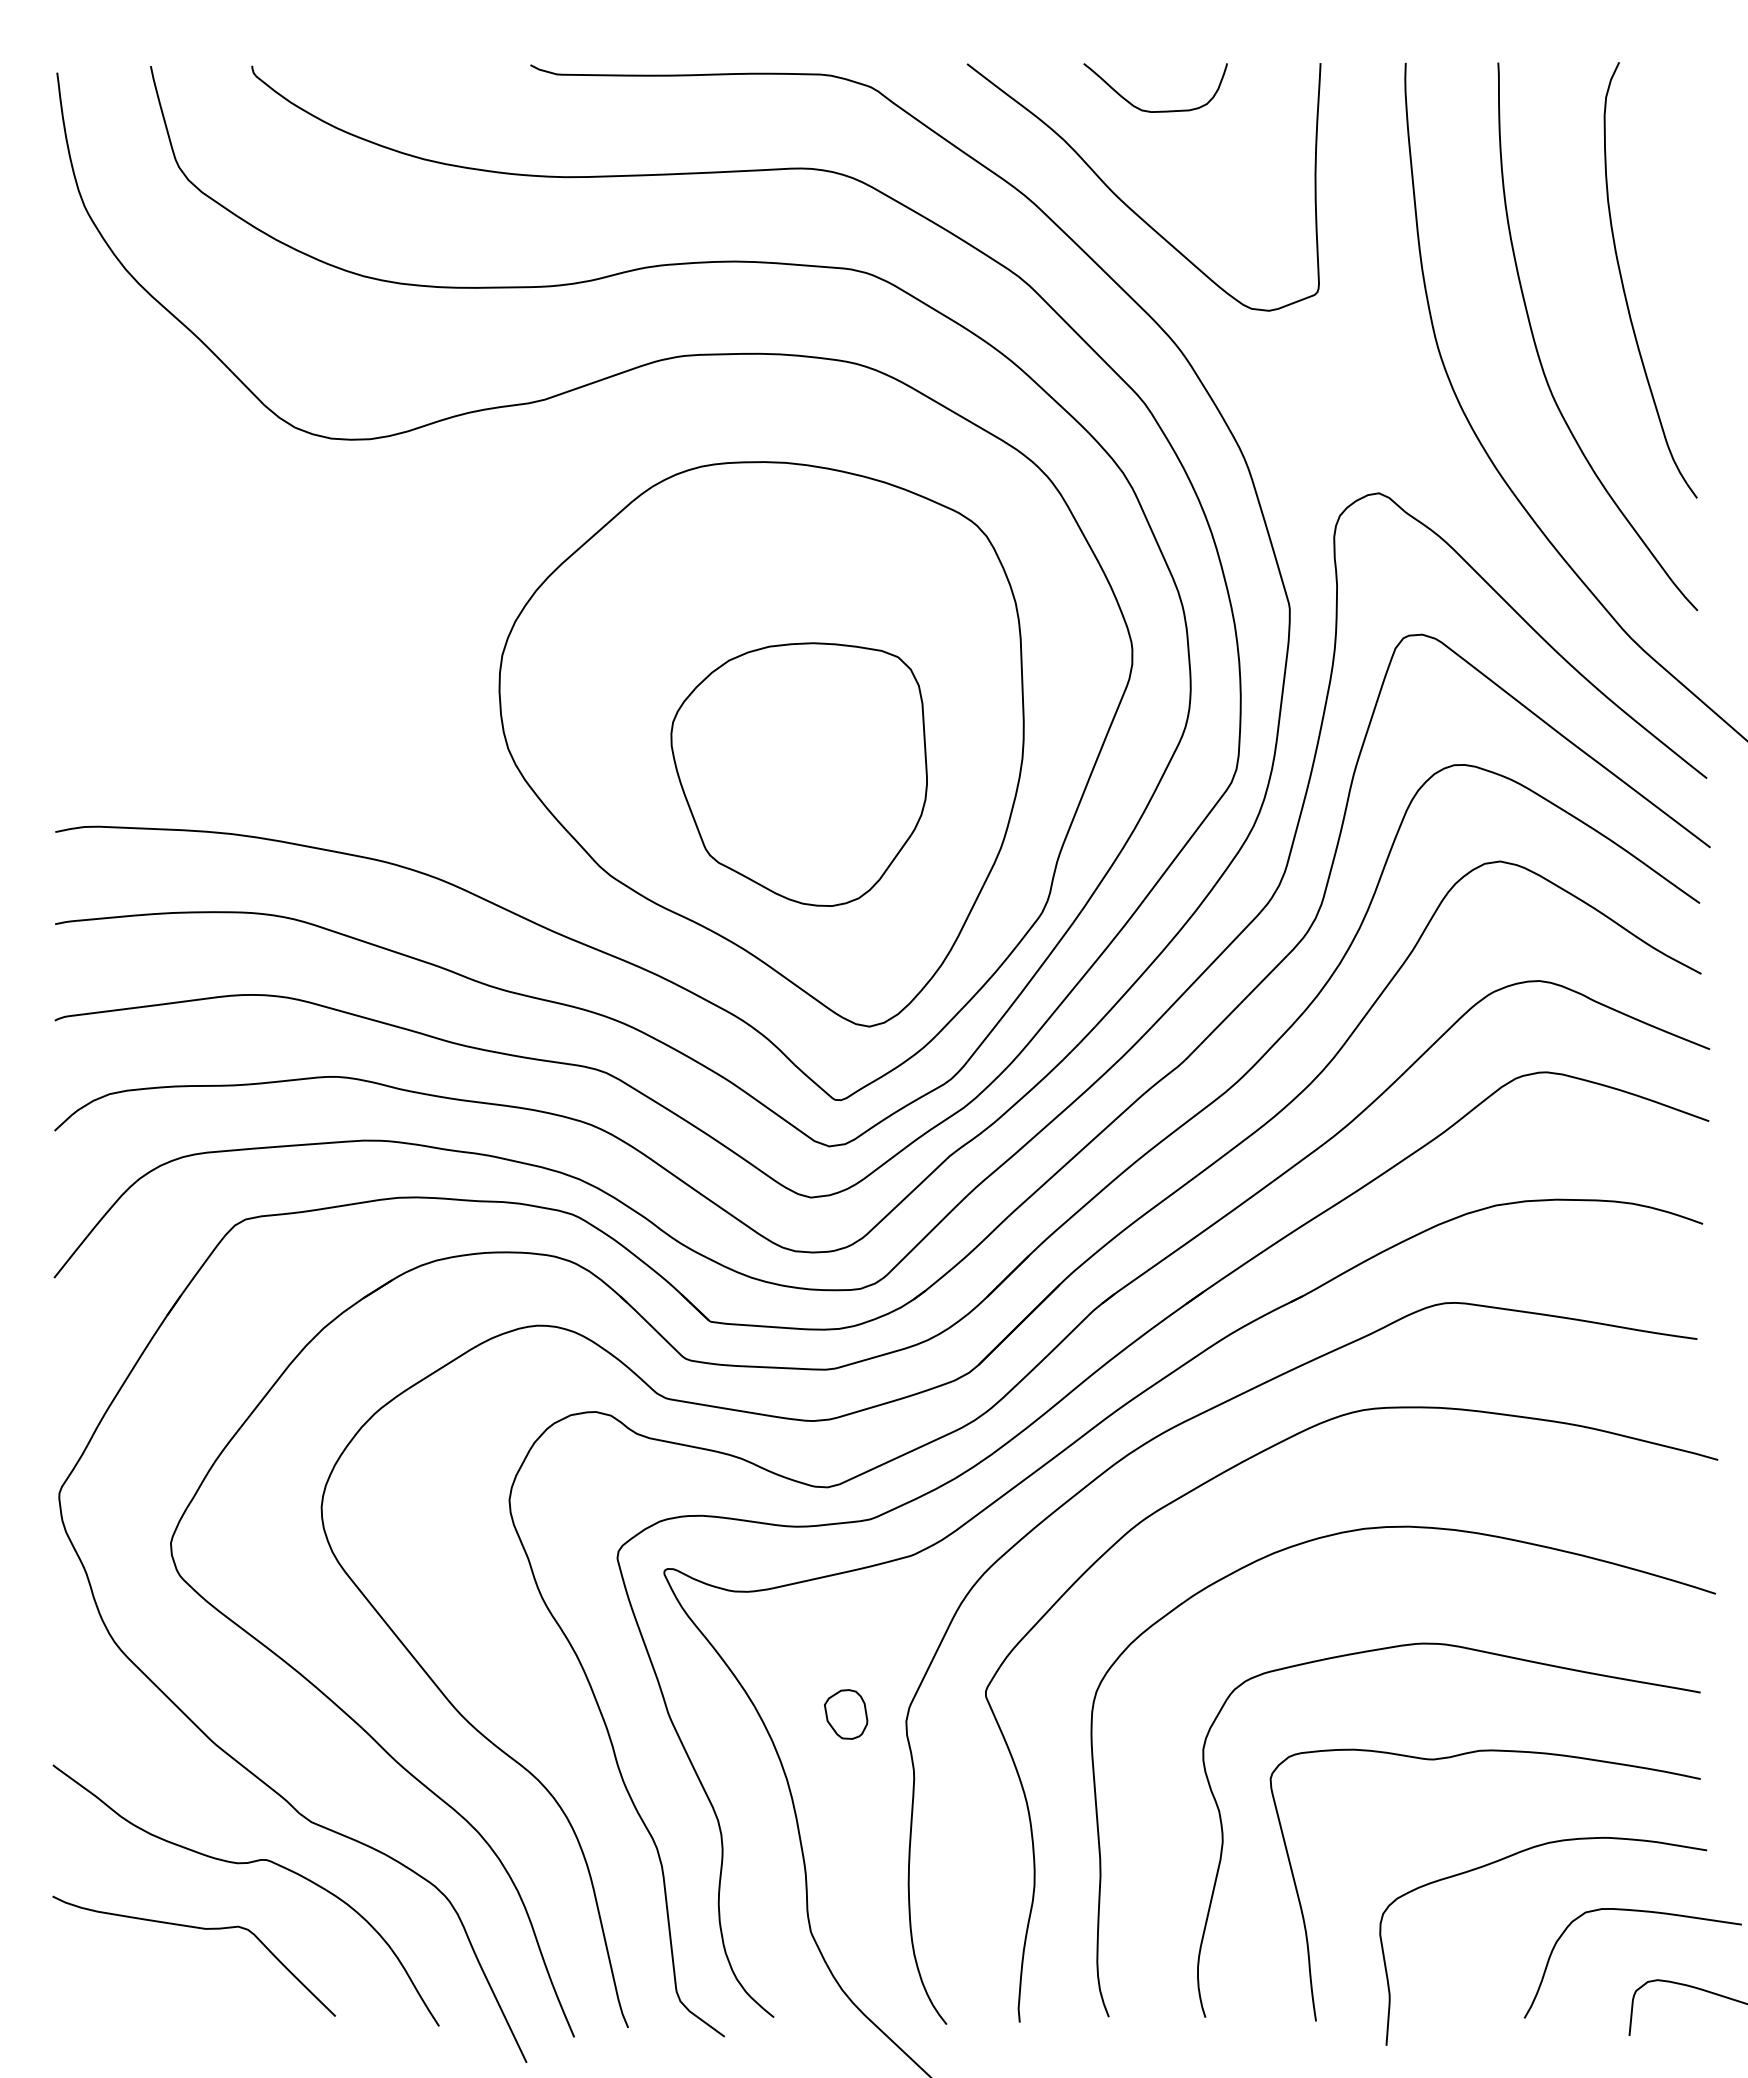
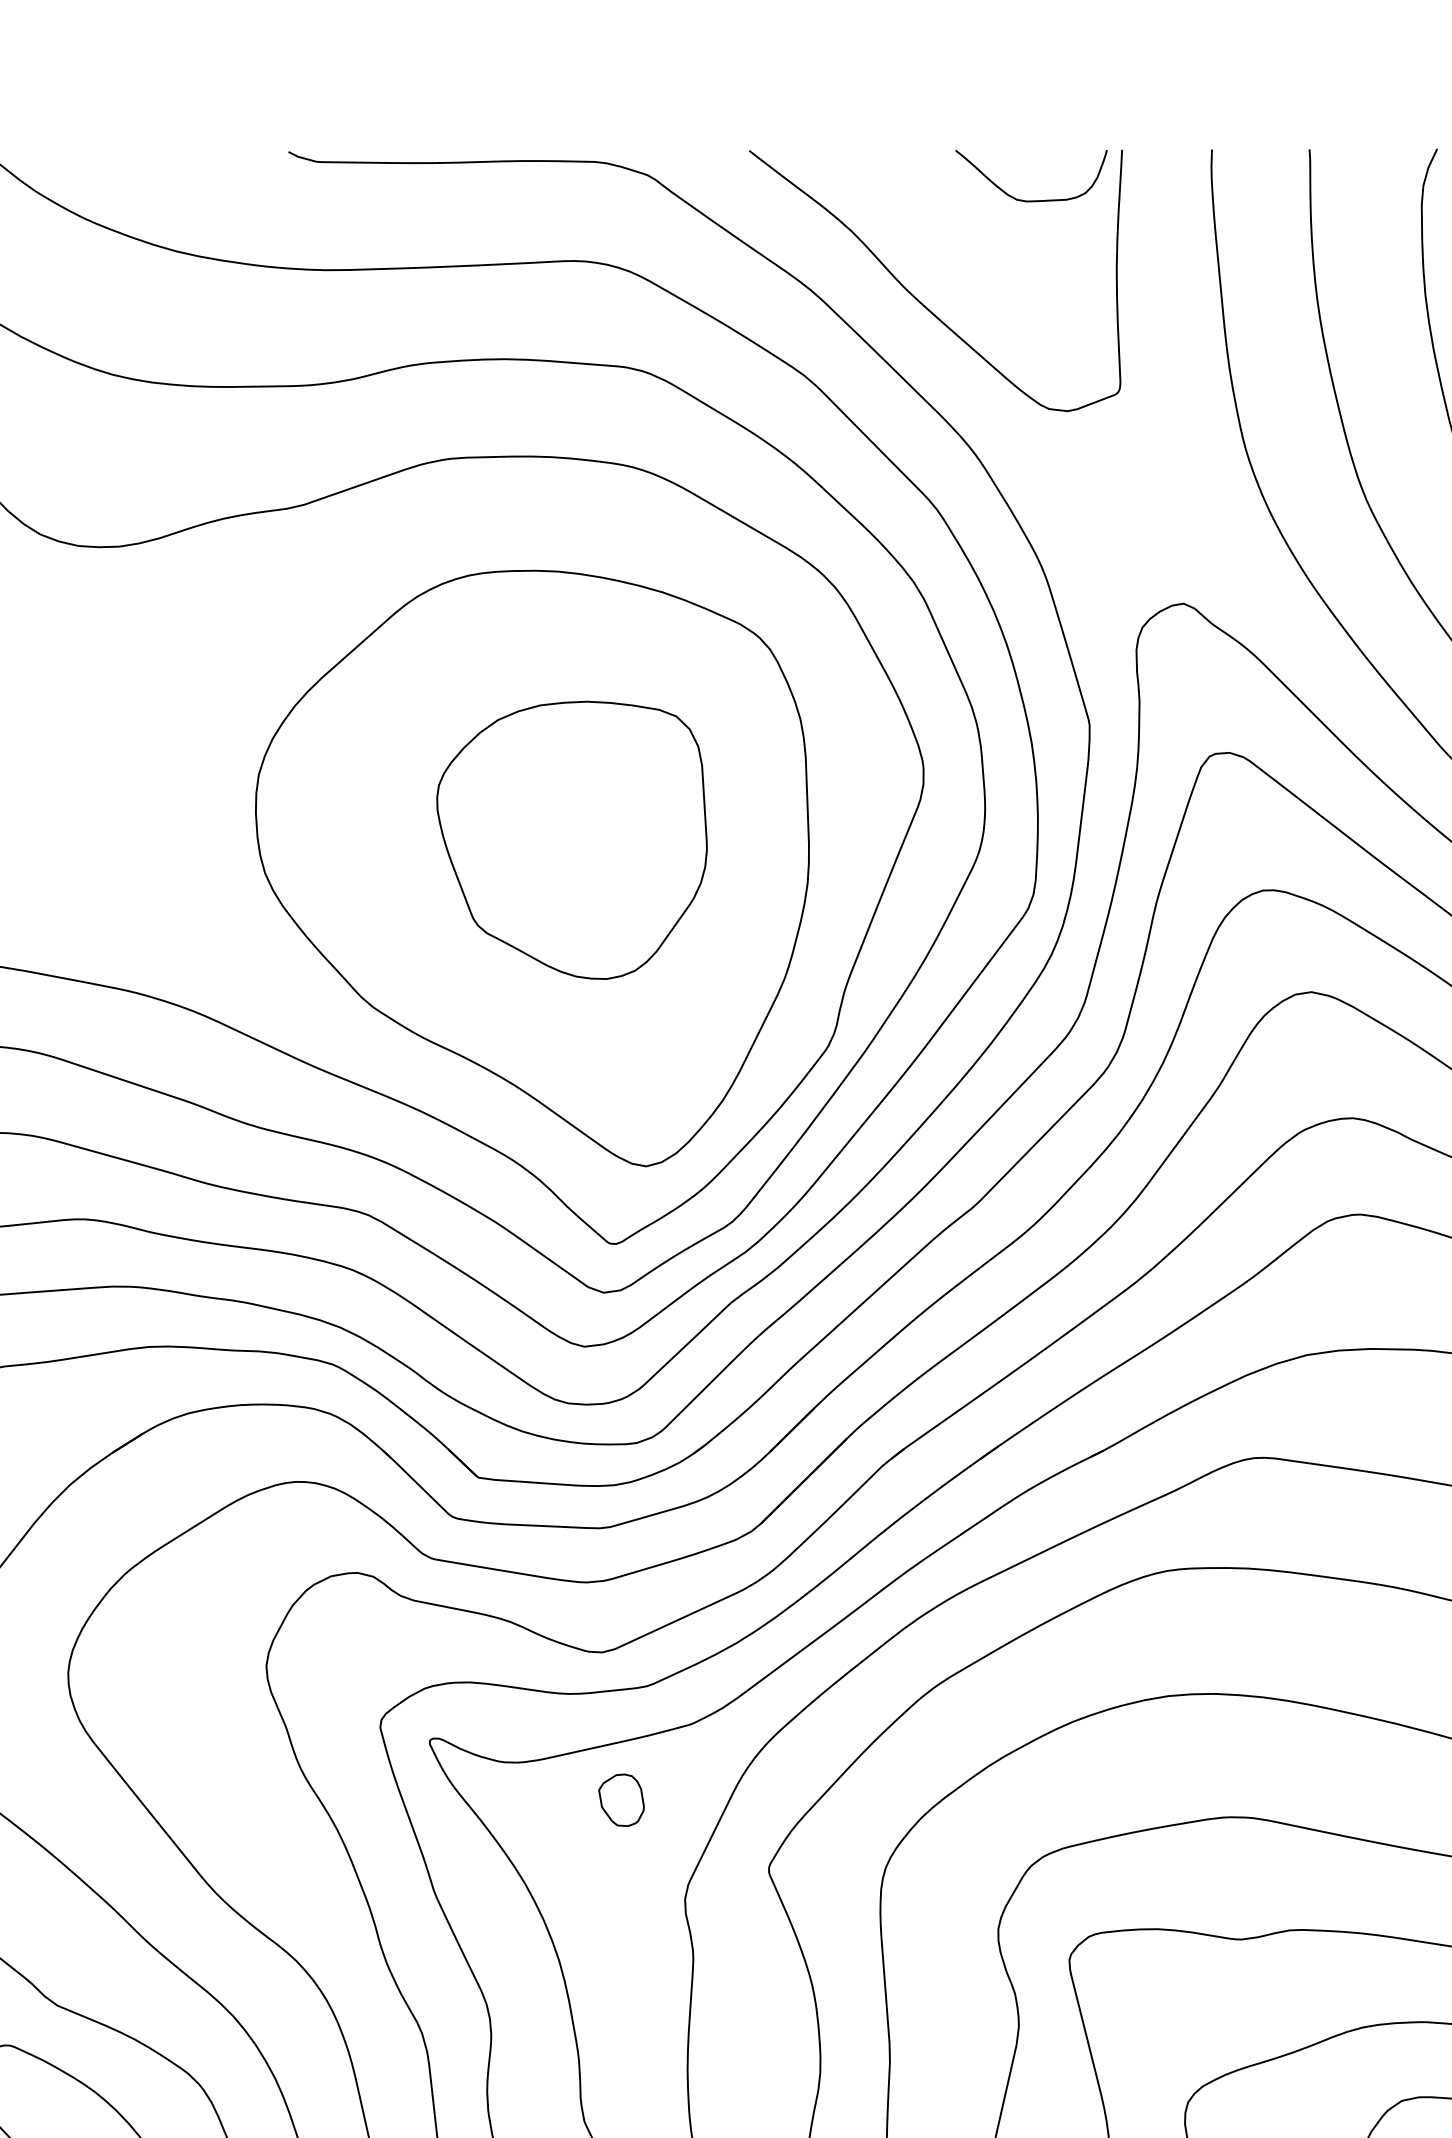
curve: (1159, 110) -> (1035, 199), moved
part: (798, 774) -> (571, 840), moved
part: (846, 1714) -> (621, 1800), moved

